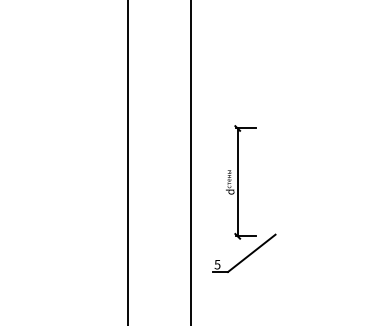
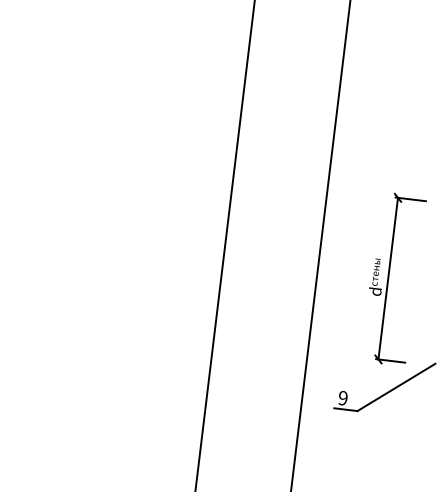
text: (217, 264) -> (343, 397), 5 -> 9

